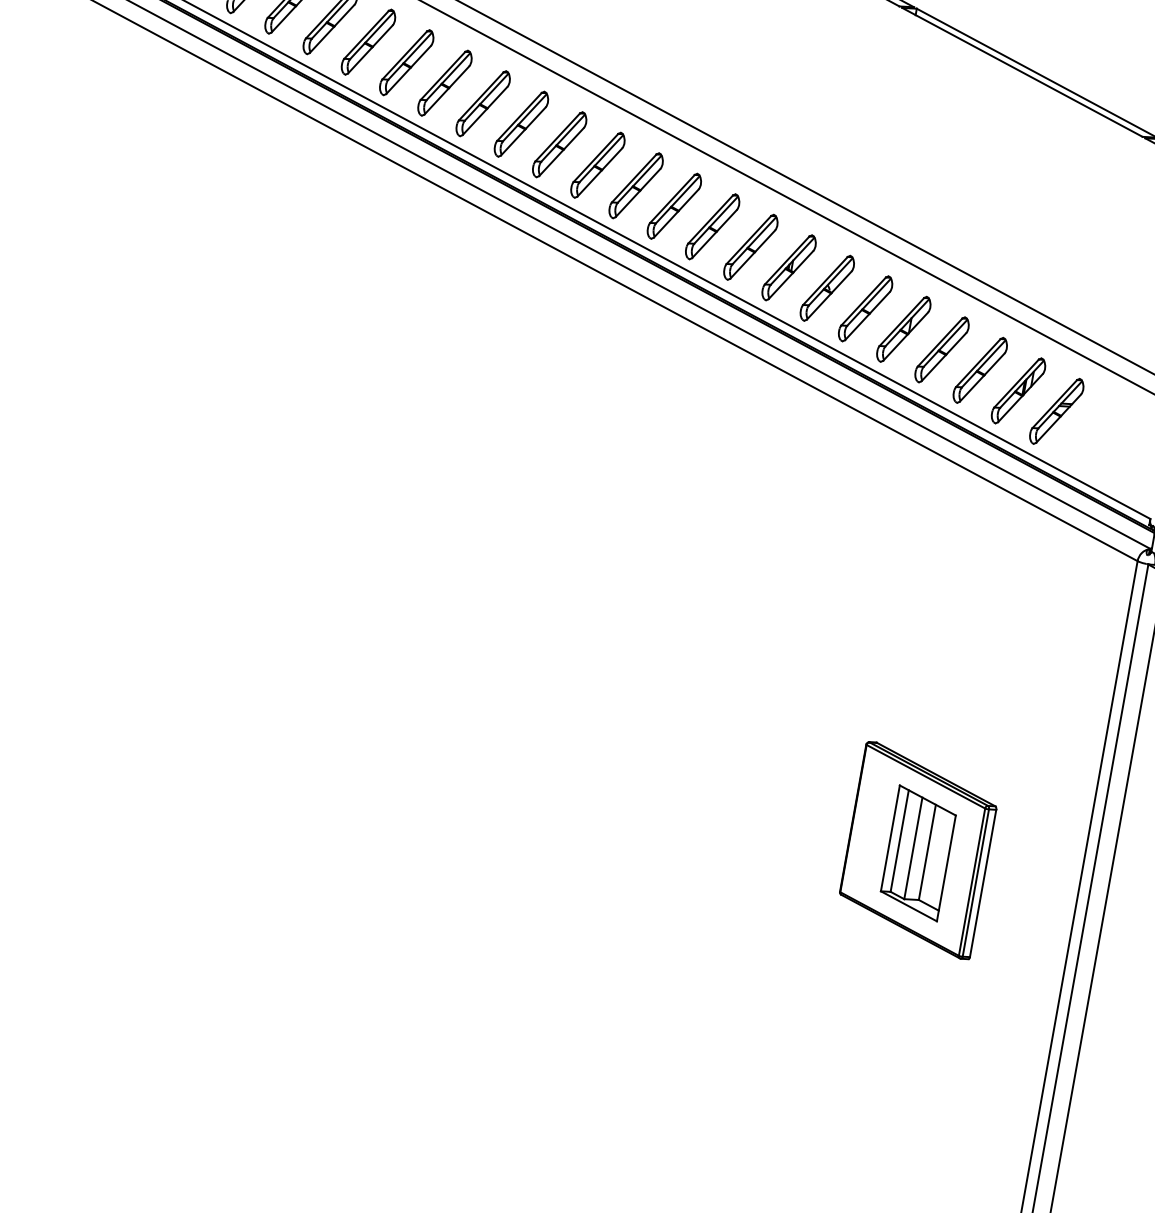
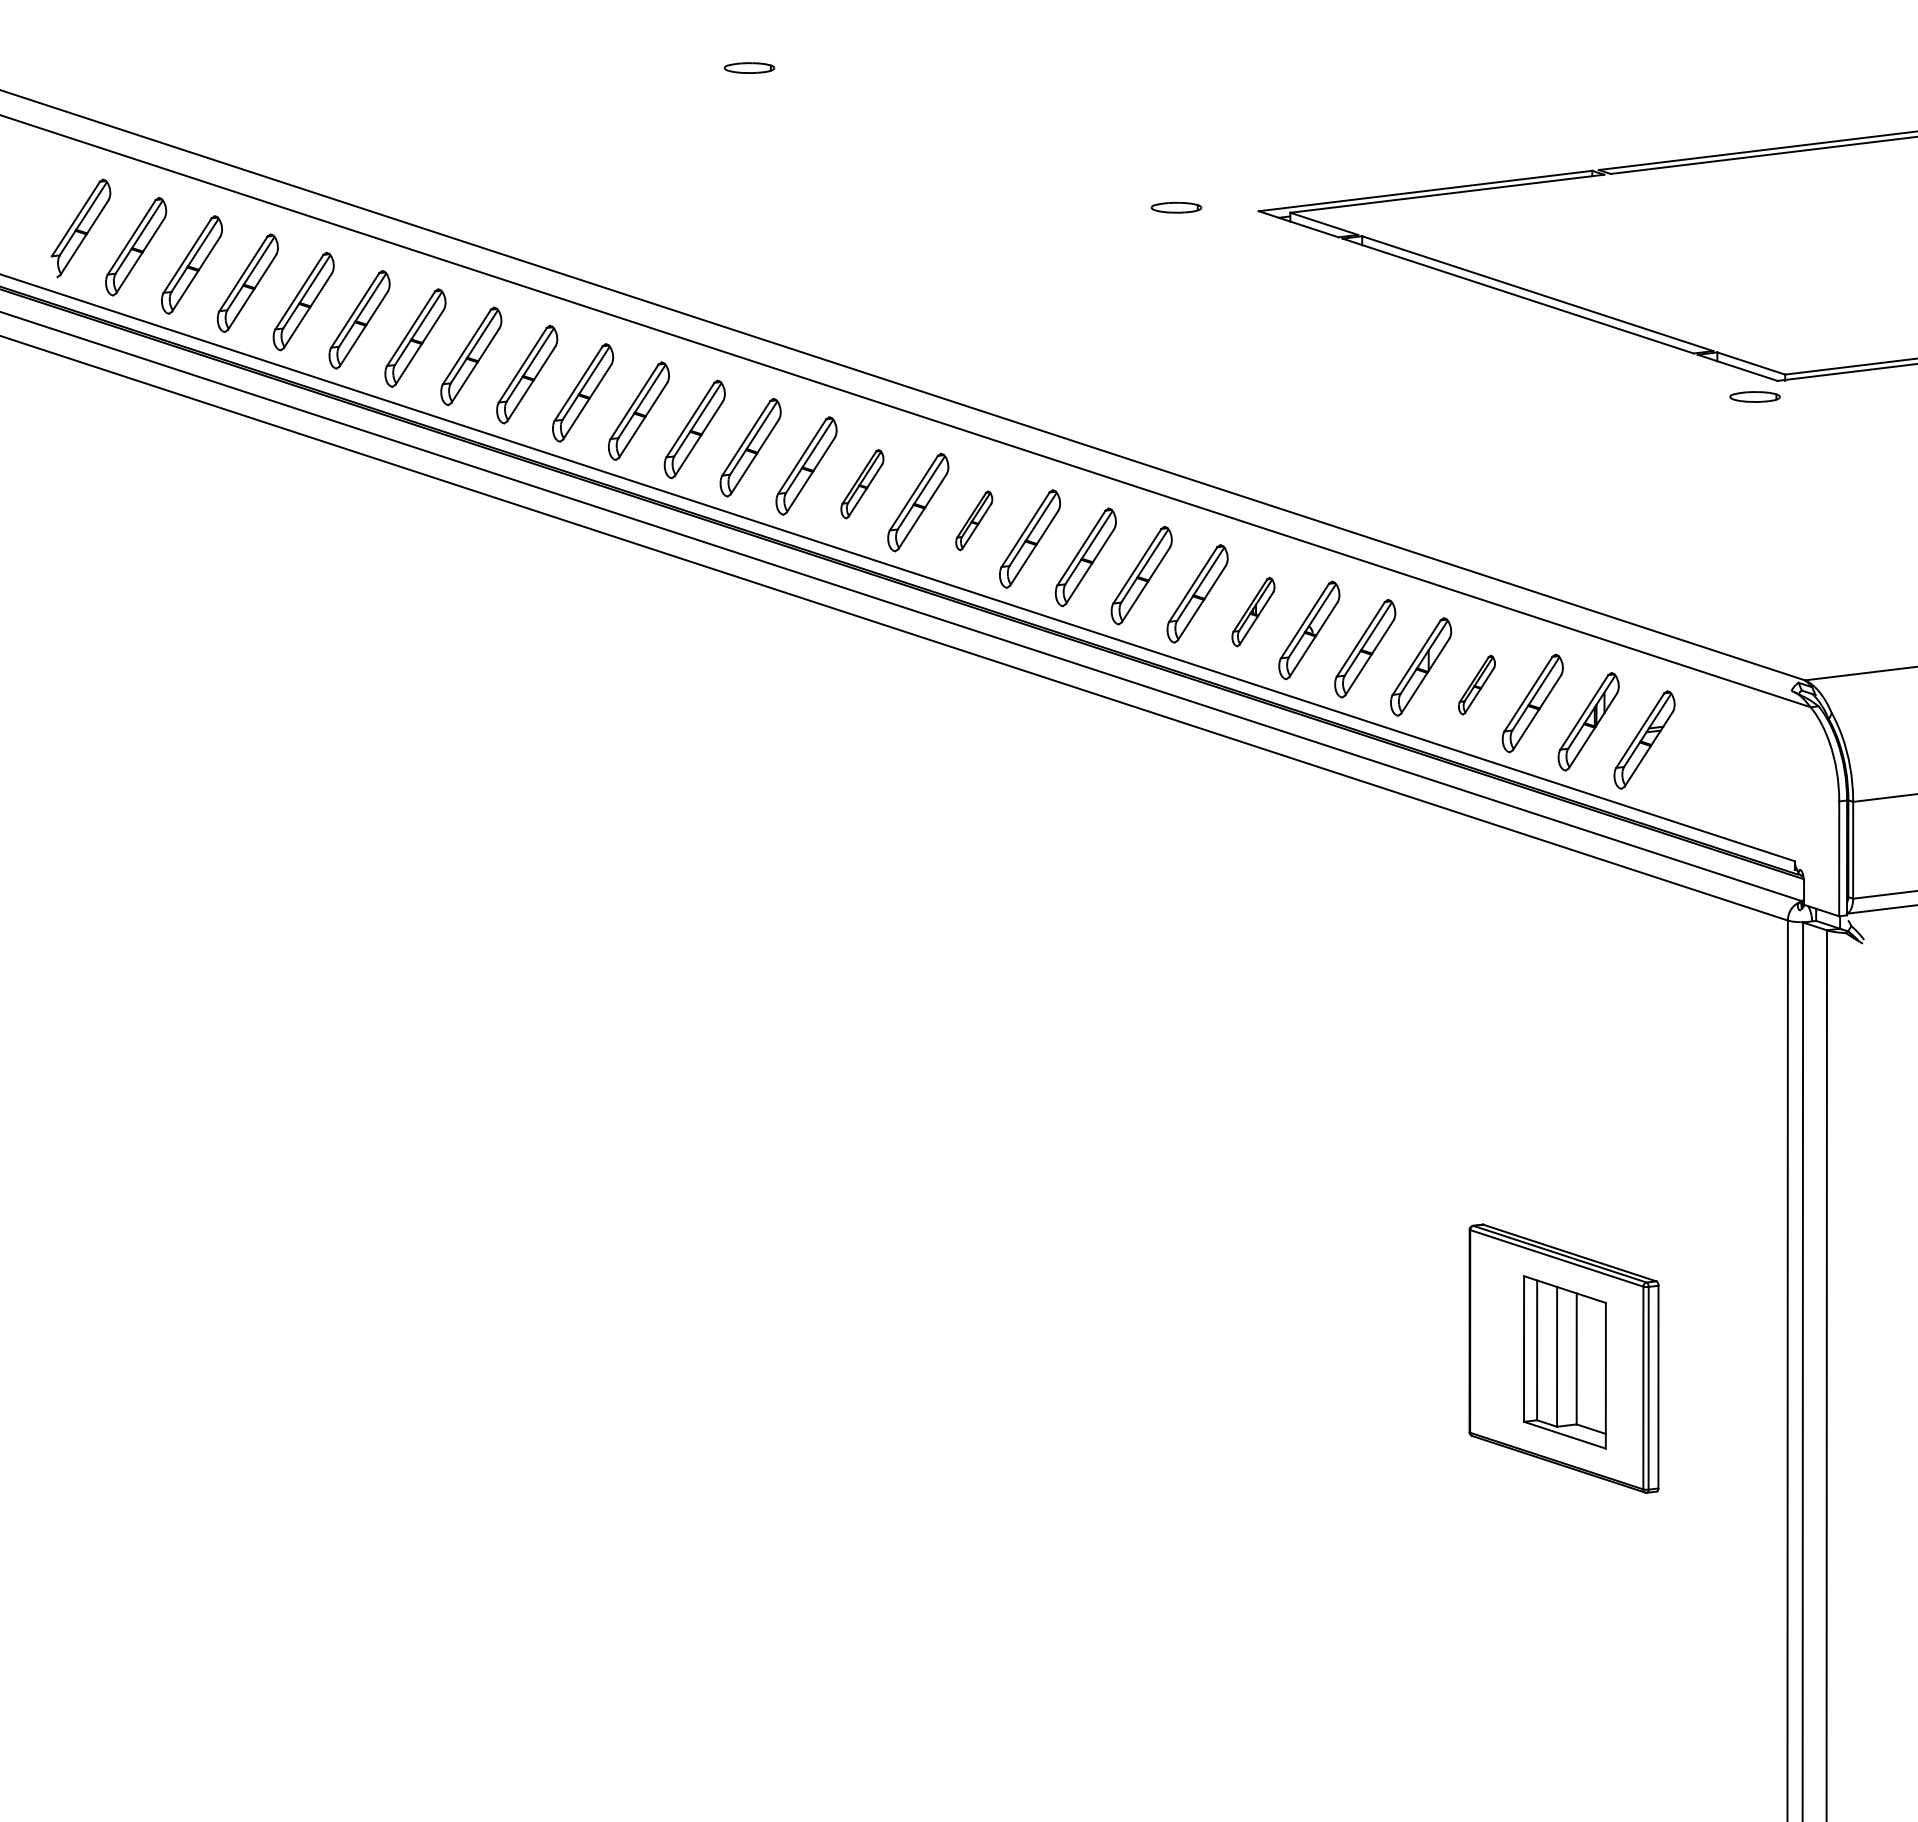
part: (521, 123) -> (862, 483), size x0.7
part: (598, 165) -> (974, 520), size x0.6
part: (789, 267) -> (1253, 611), size x0.7
part: (941, 349) -> (1476, 684), size x0.6

